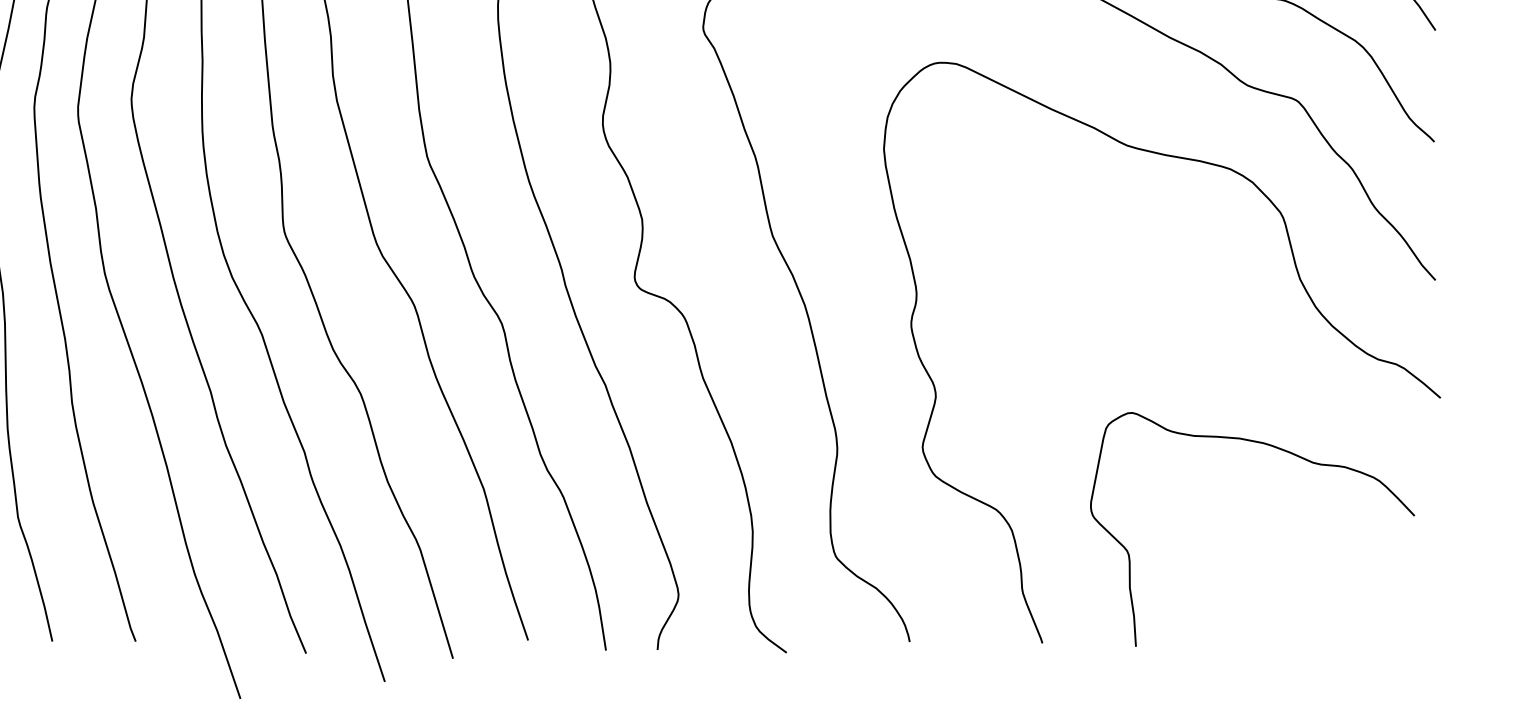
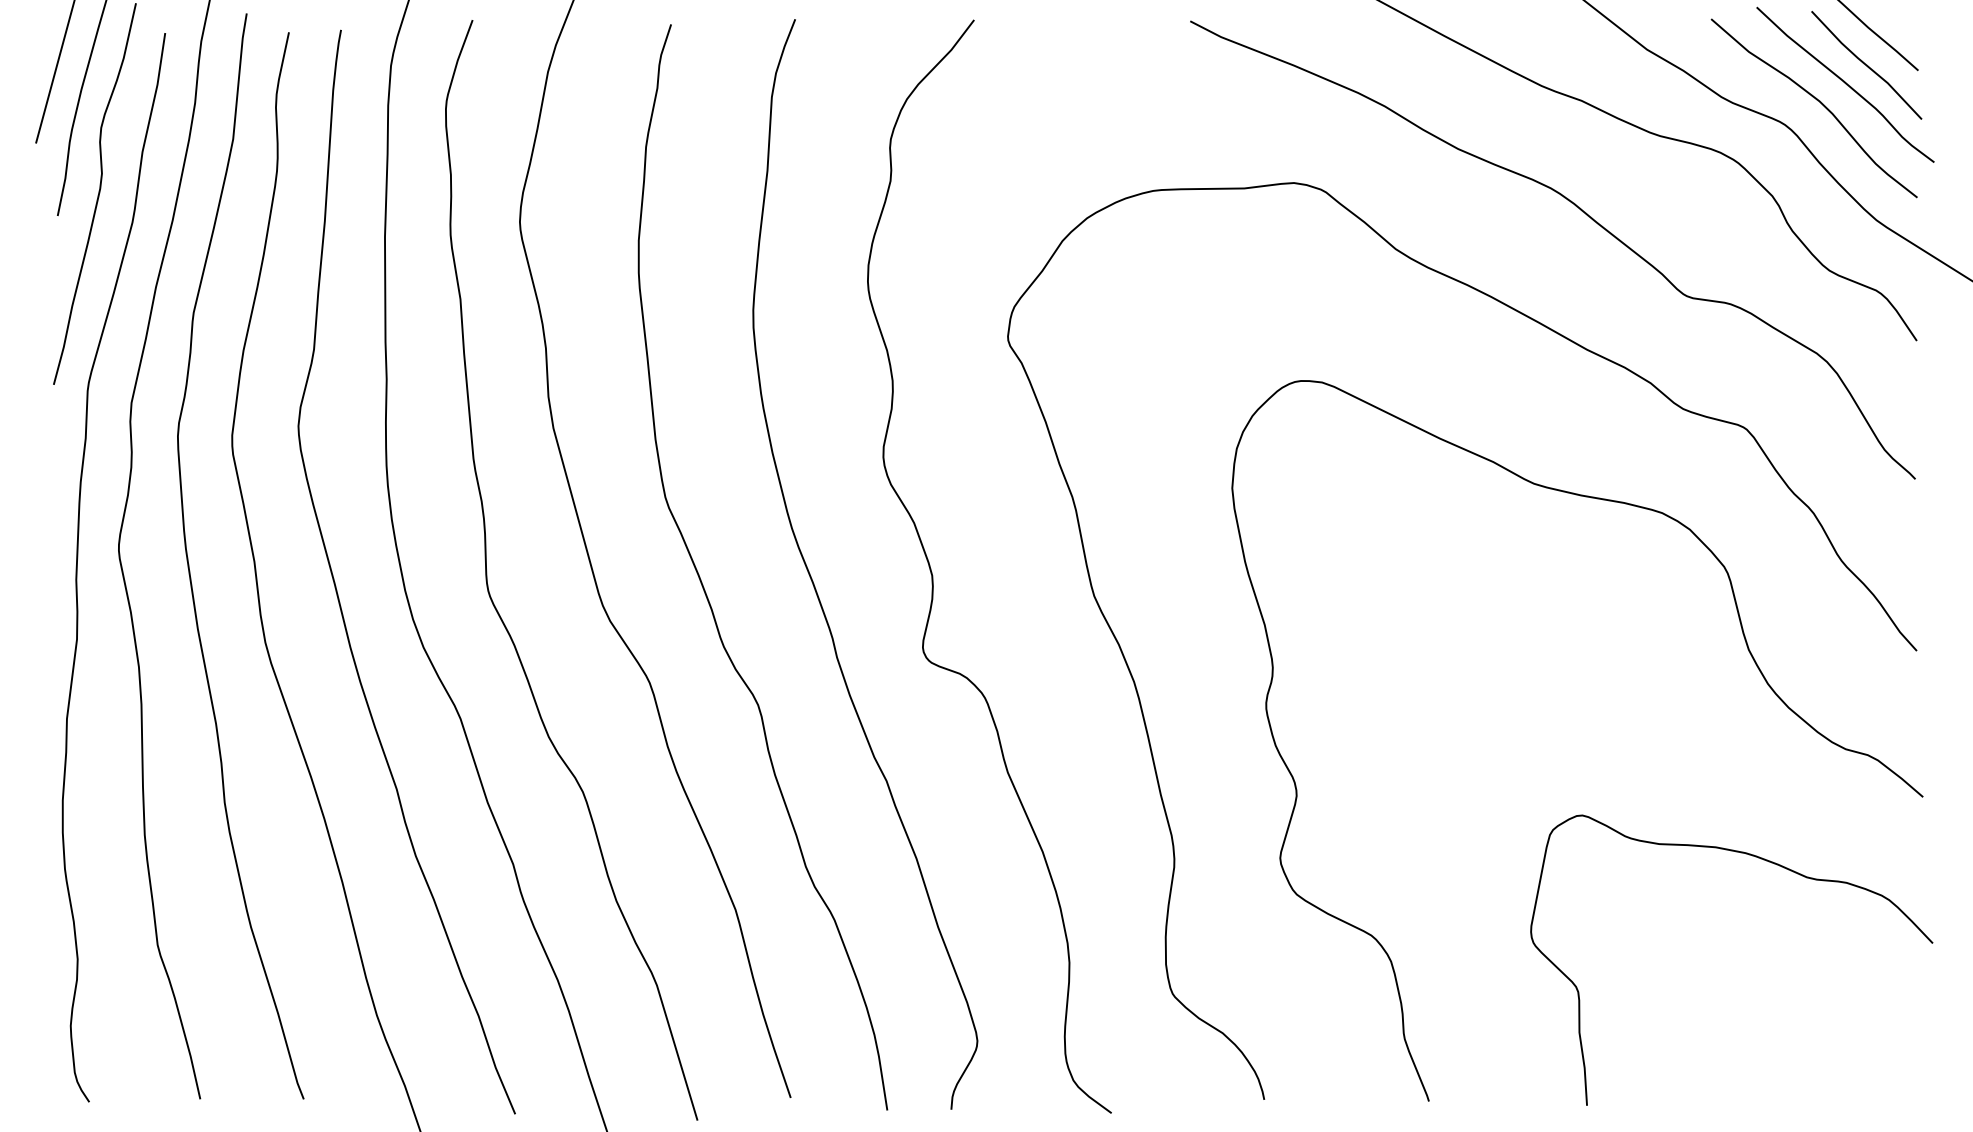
curve: (1284, 451) -> (1771, 863), moved

